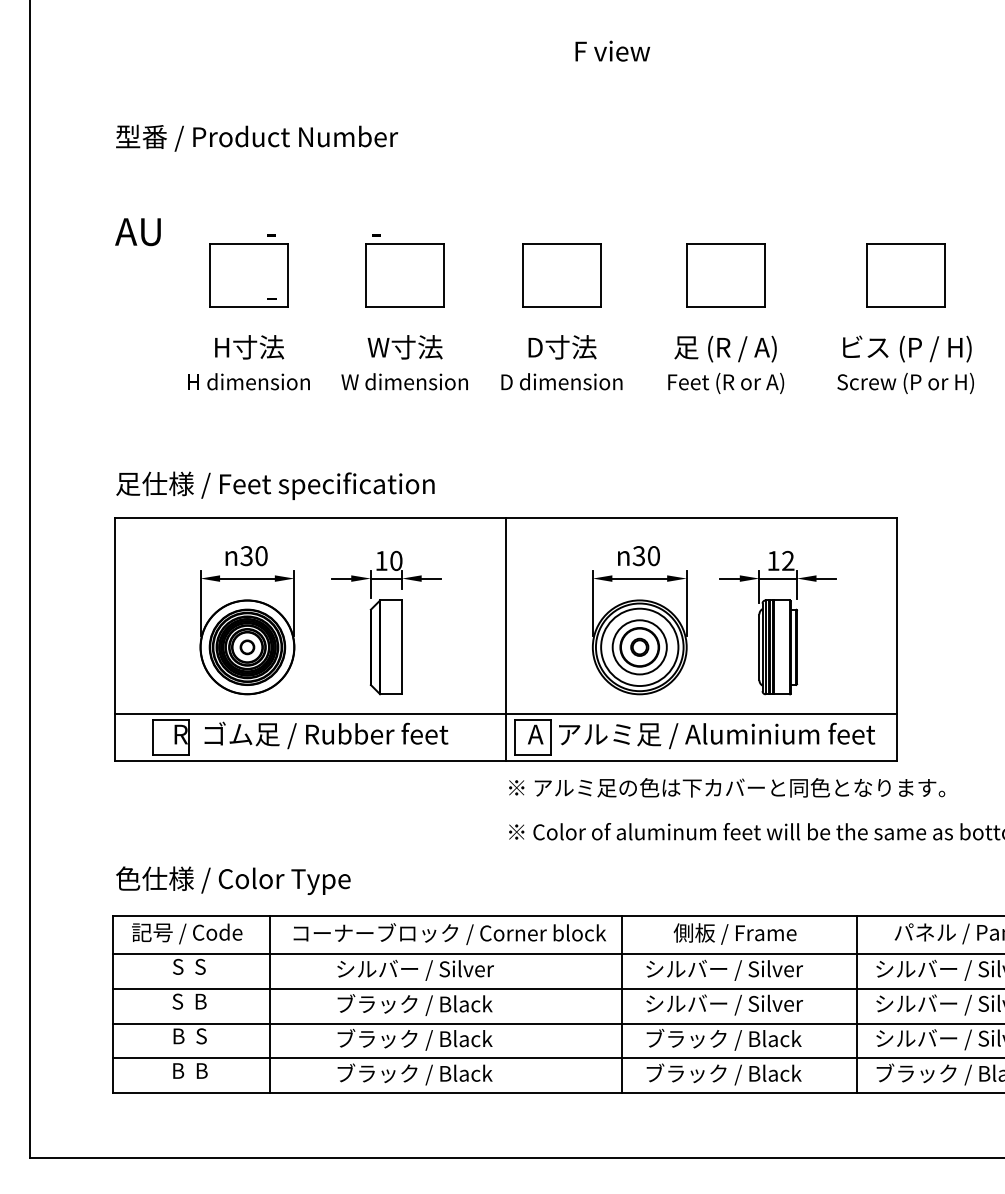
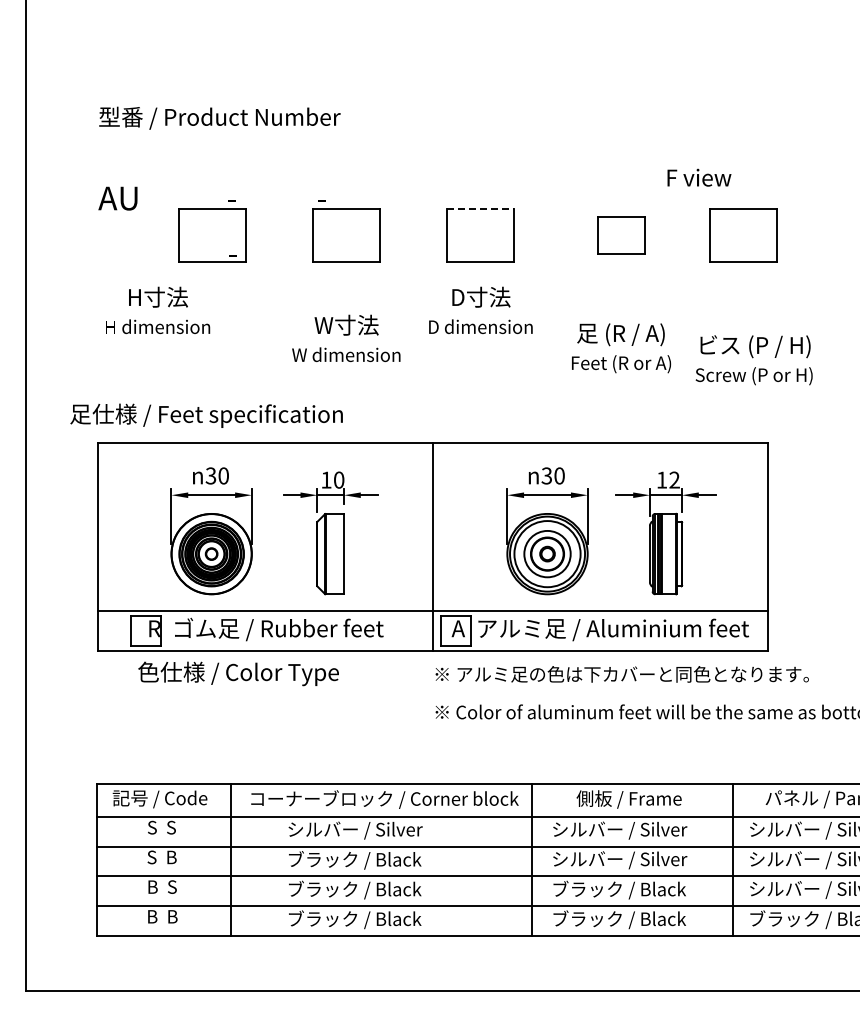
text: (612, 50) -> (699, 177), moved
line: (562, 243) -> (481, 208), solid -> dashed
part: (726, 275) -> (621, 235), size x0.7
part: (906, 275) -> (743, 235), moved
text: (249, 362) -> (158, 310), moved
text: (404, 362) -> (346, 338), moved
text: (726, 365) -> (621, 348), moved
text: (904, 365) -> (753, 360), moved
text: (275, 485) -> (206, 415), moved
text: (233, 880) -> (238, 673), moved

